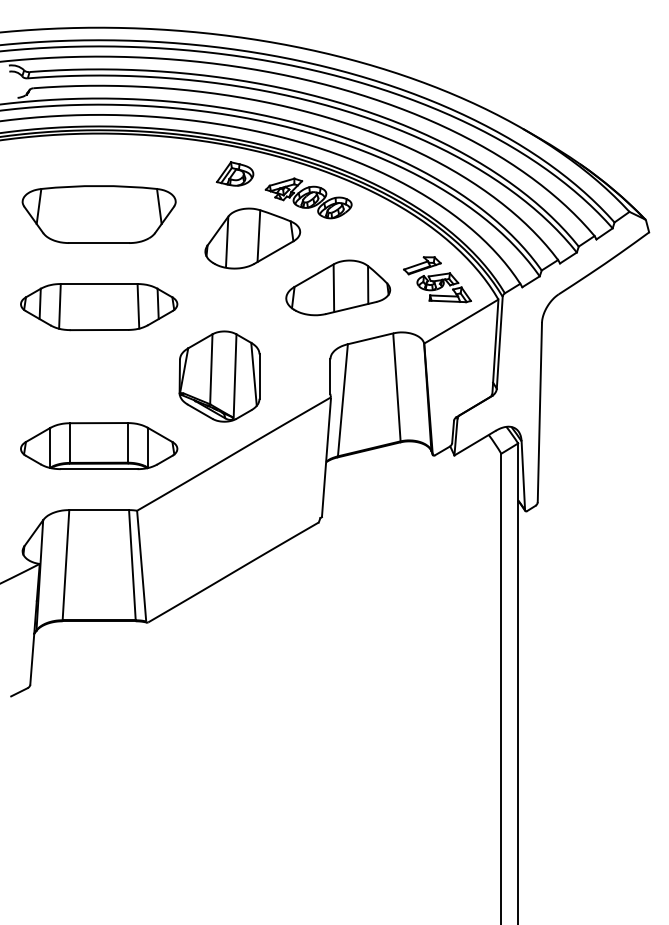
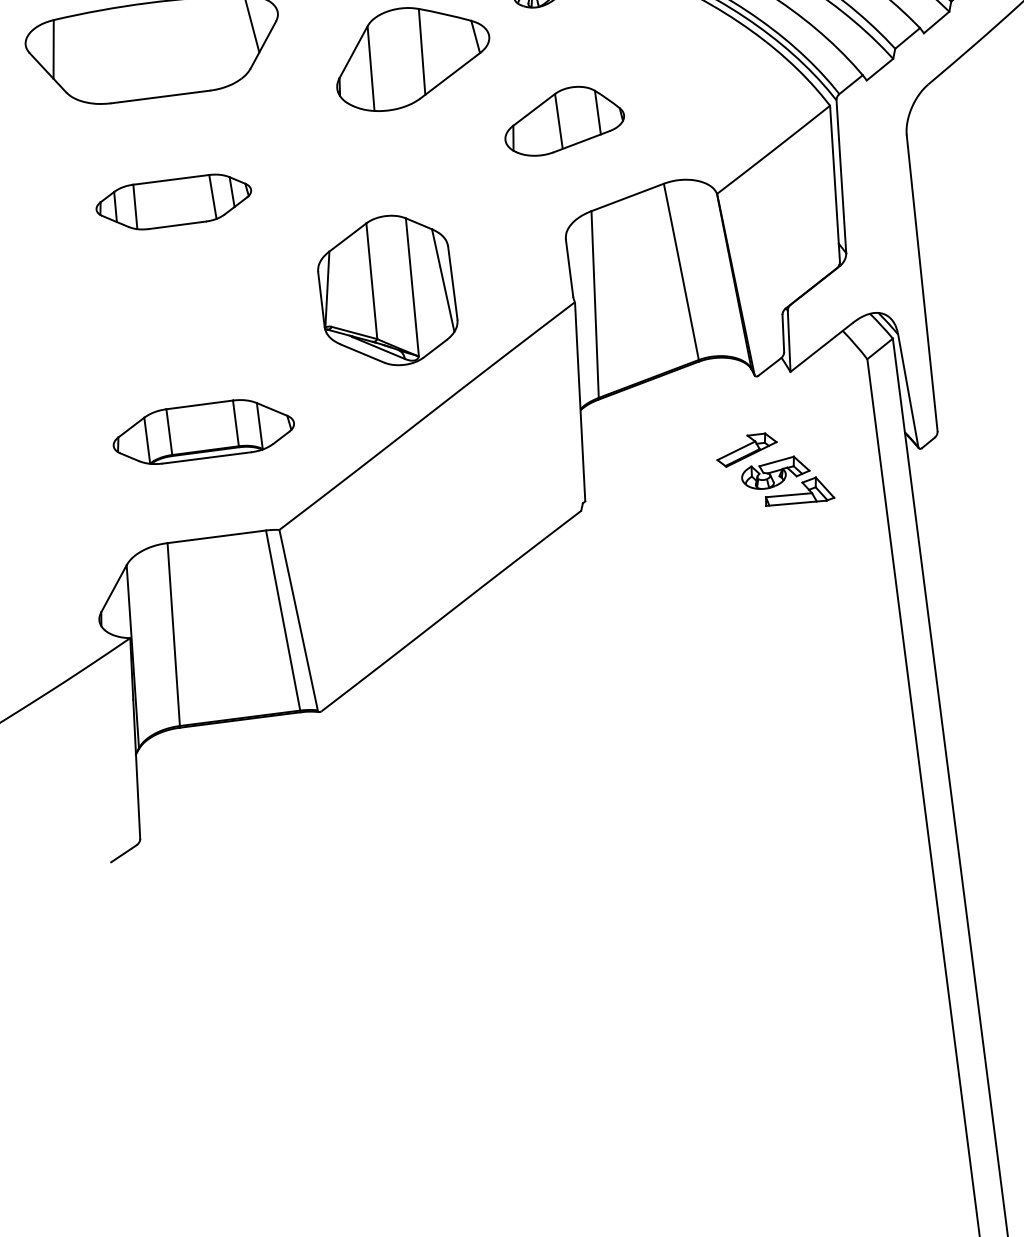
part: (437, 279) -> (774, 469), moved
part: (338, 287) -> (564, 119), size x0.7
part: (99, 307) -> (174, 203), size x0.6
part: (99, 445) -> (203, 430), size x0.7

